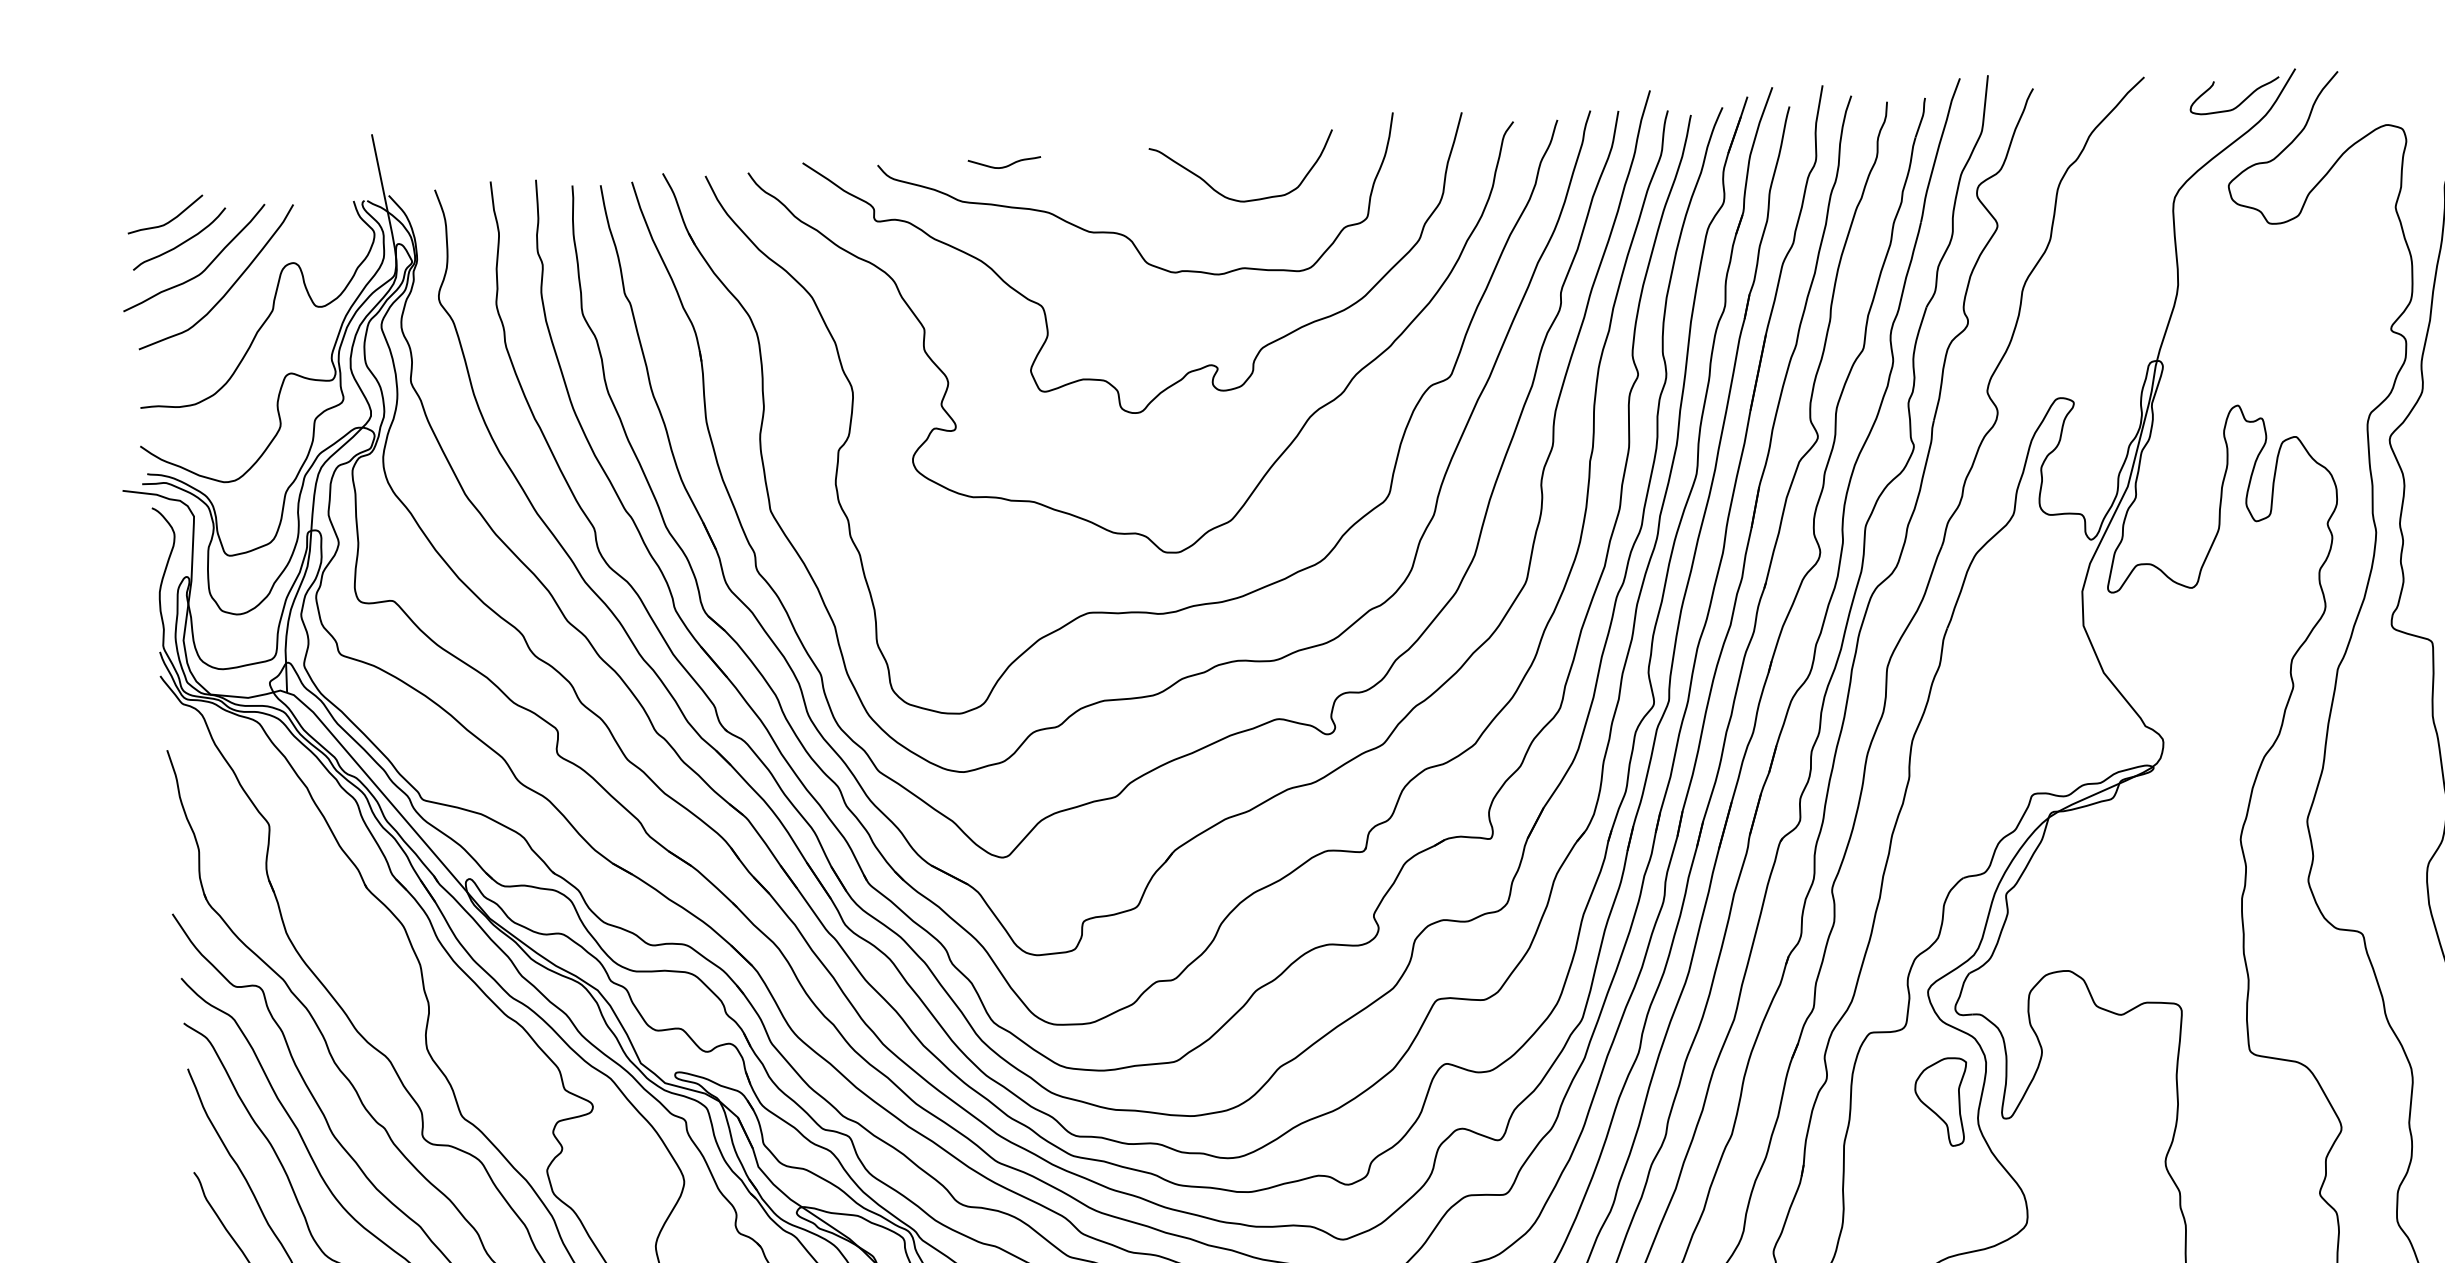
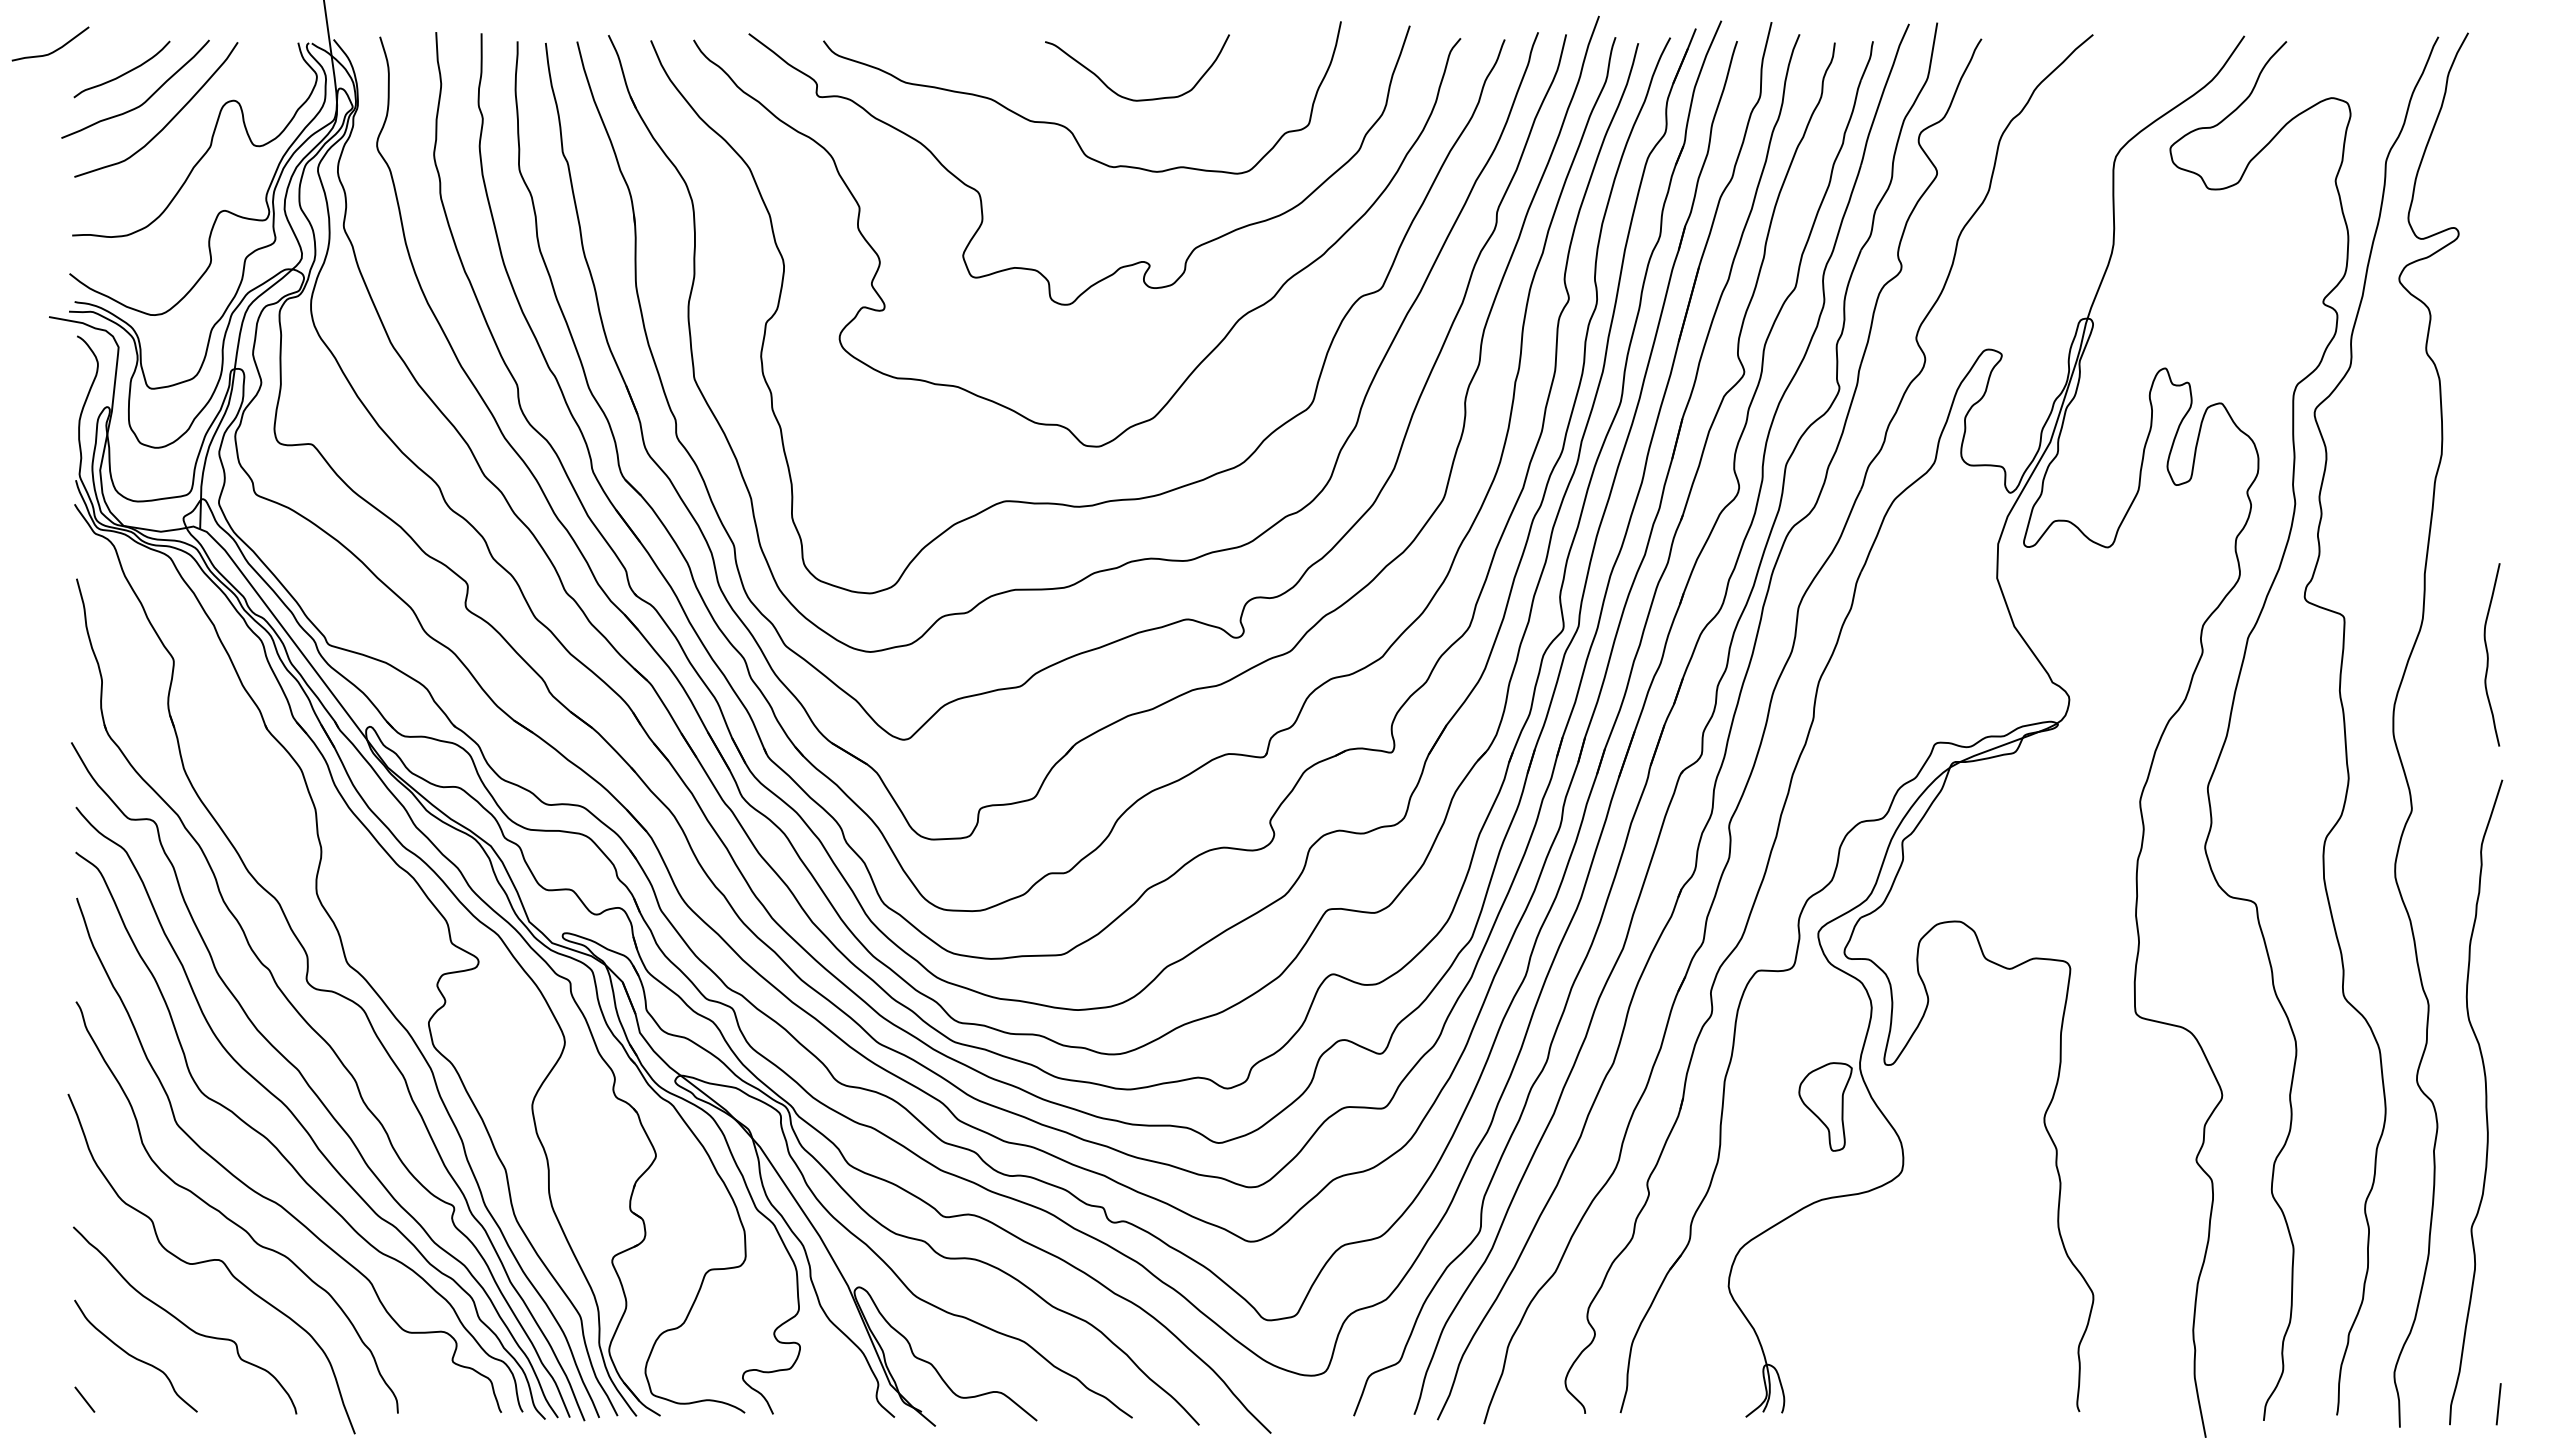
curve: (2241, 101) -> (2188, 65), removed
curve: (1004, 165) -> (950, 49), removed
curve: (1234, 198) -> (1127, 97), moved
curve: (170, 219) -> (55, 49), moved
part: (1942, 1102) -> (1825, 1106), moved

